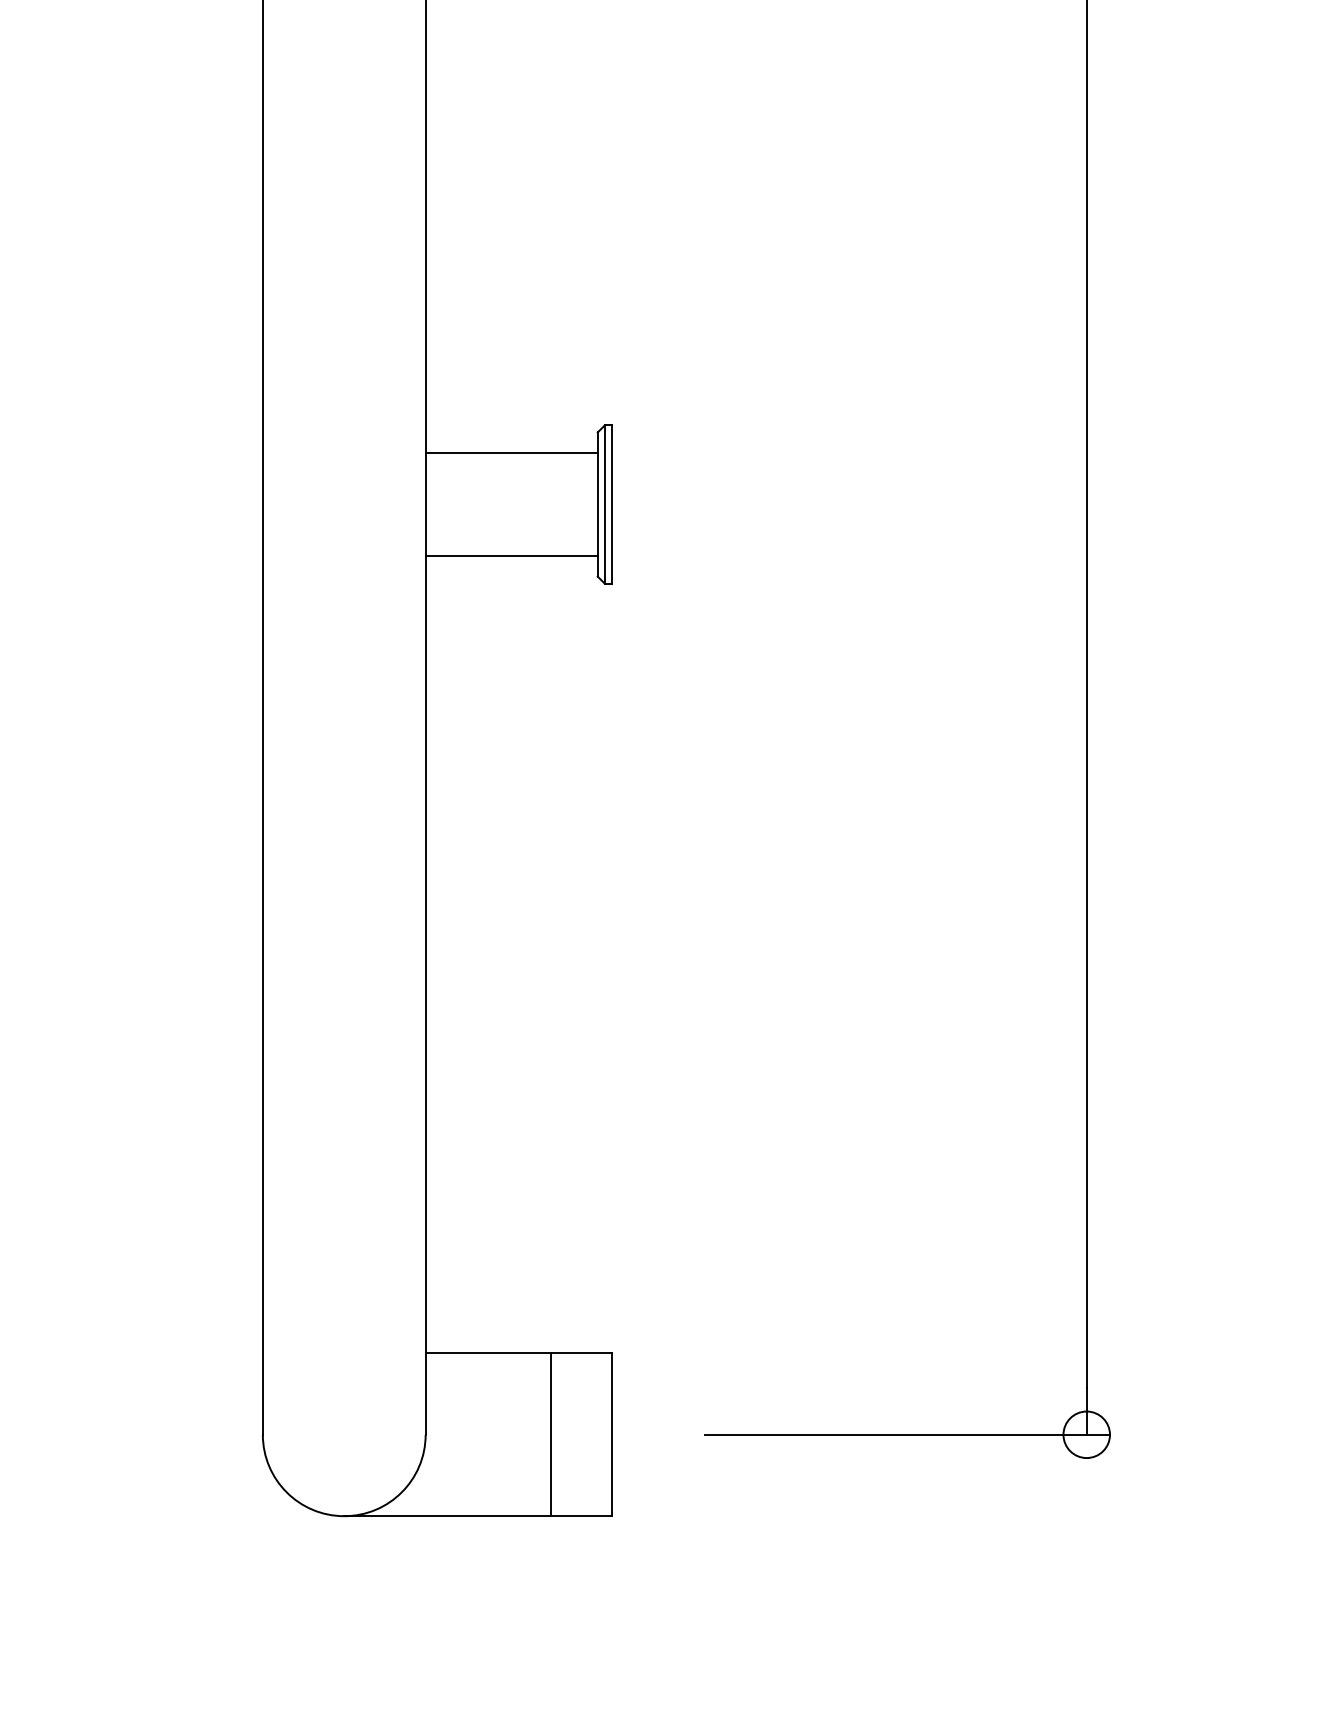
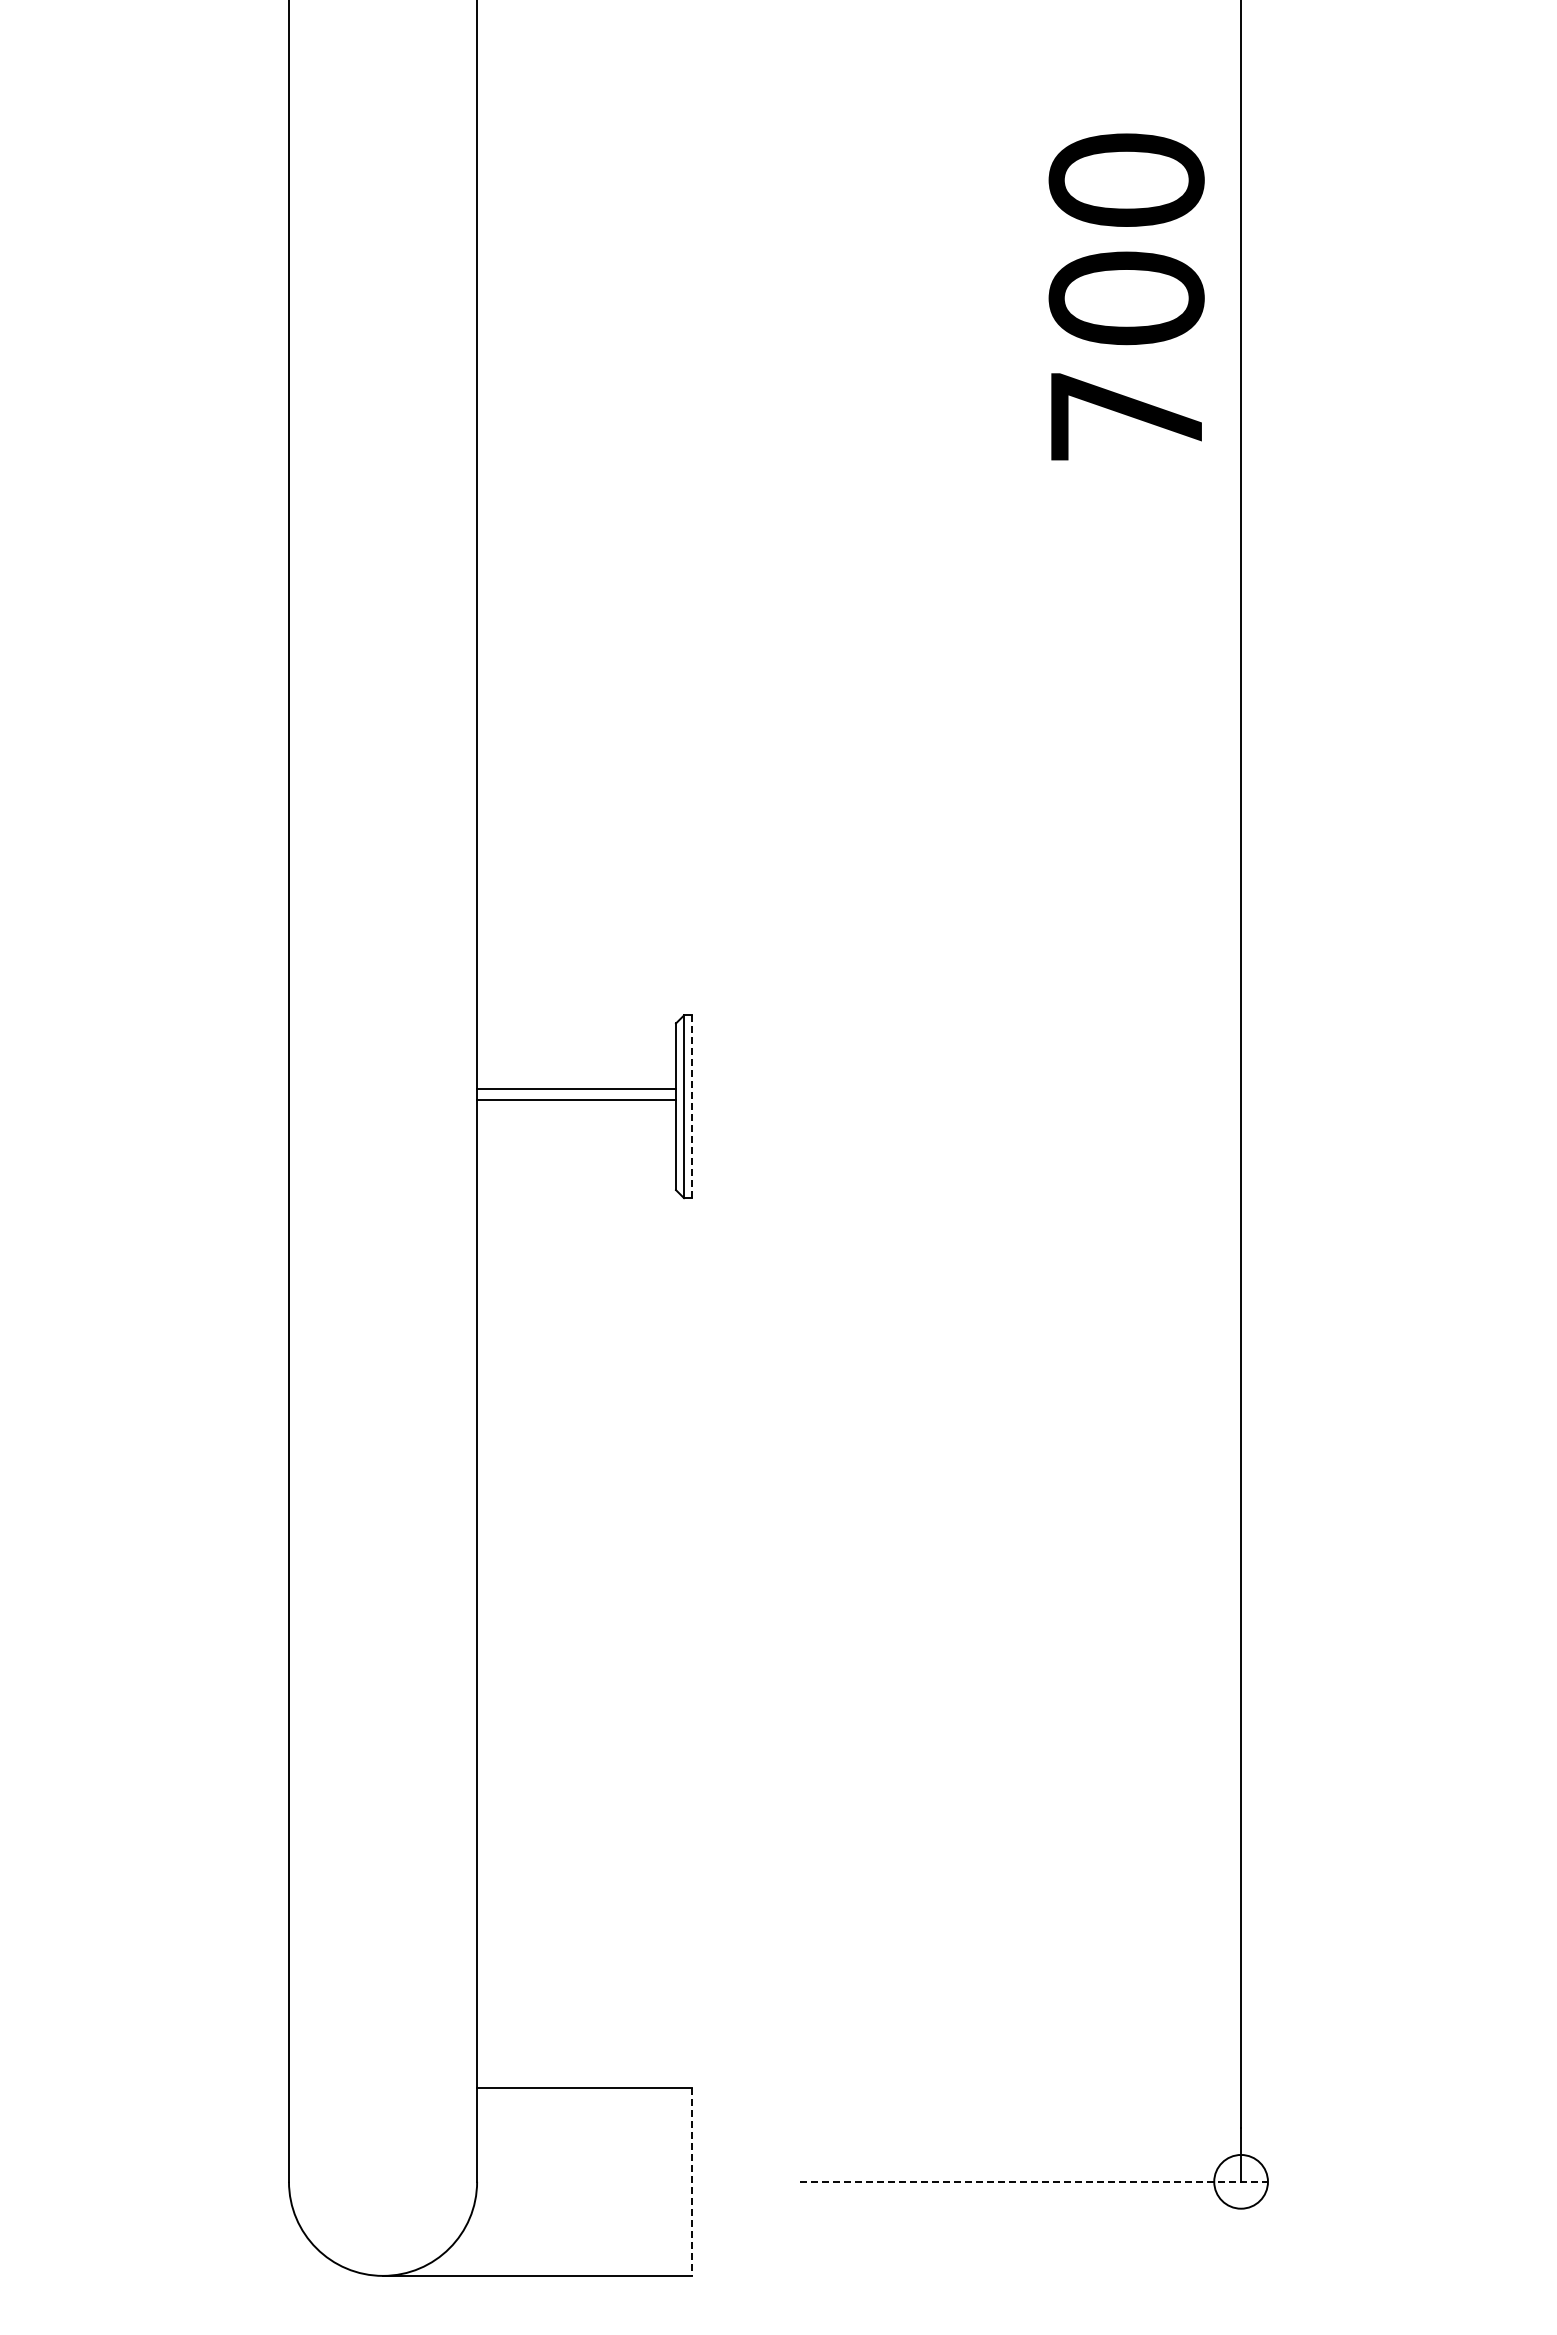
line: (511, 453) -> (576, 1099), moved
line: (612, 505) -> (692, 1107), solid -> dashed
line: (511, 555) -> (576, 1088), moved
line: (551, 1434) -> (622, 2181), removed
line: (907, 1434) -> (1034, 2181), solid -> dashed
line: (612, 1435) -> (692, 2182), solid -> dashed

